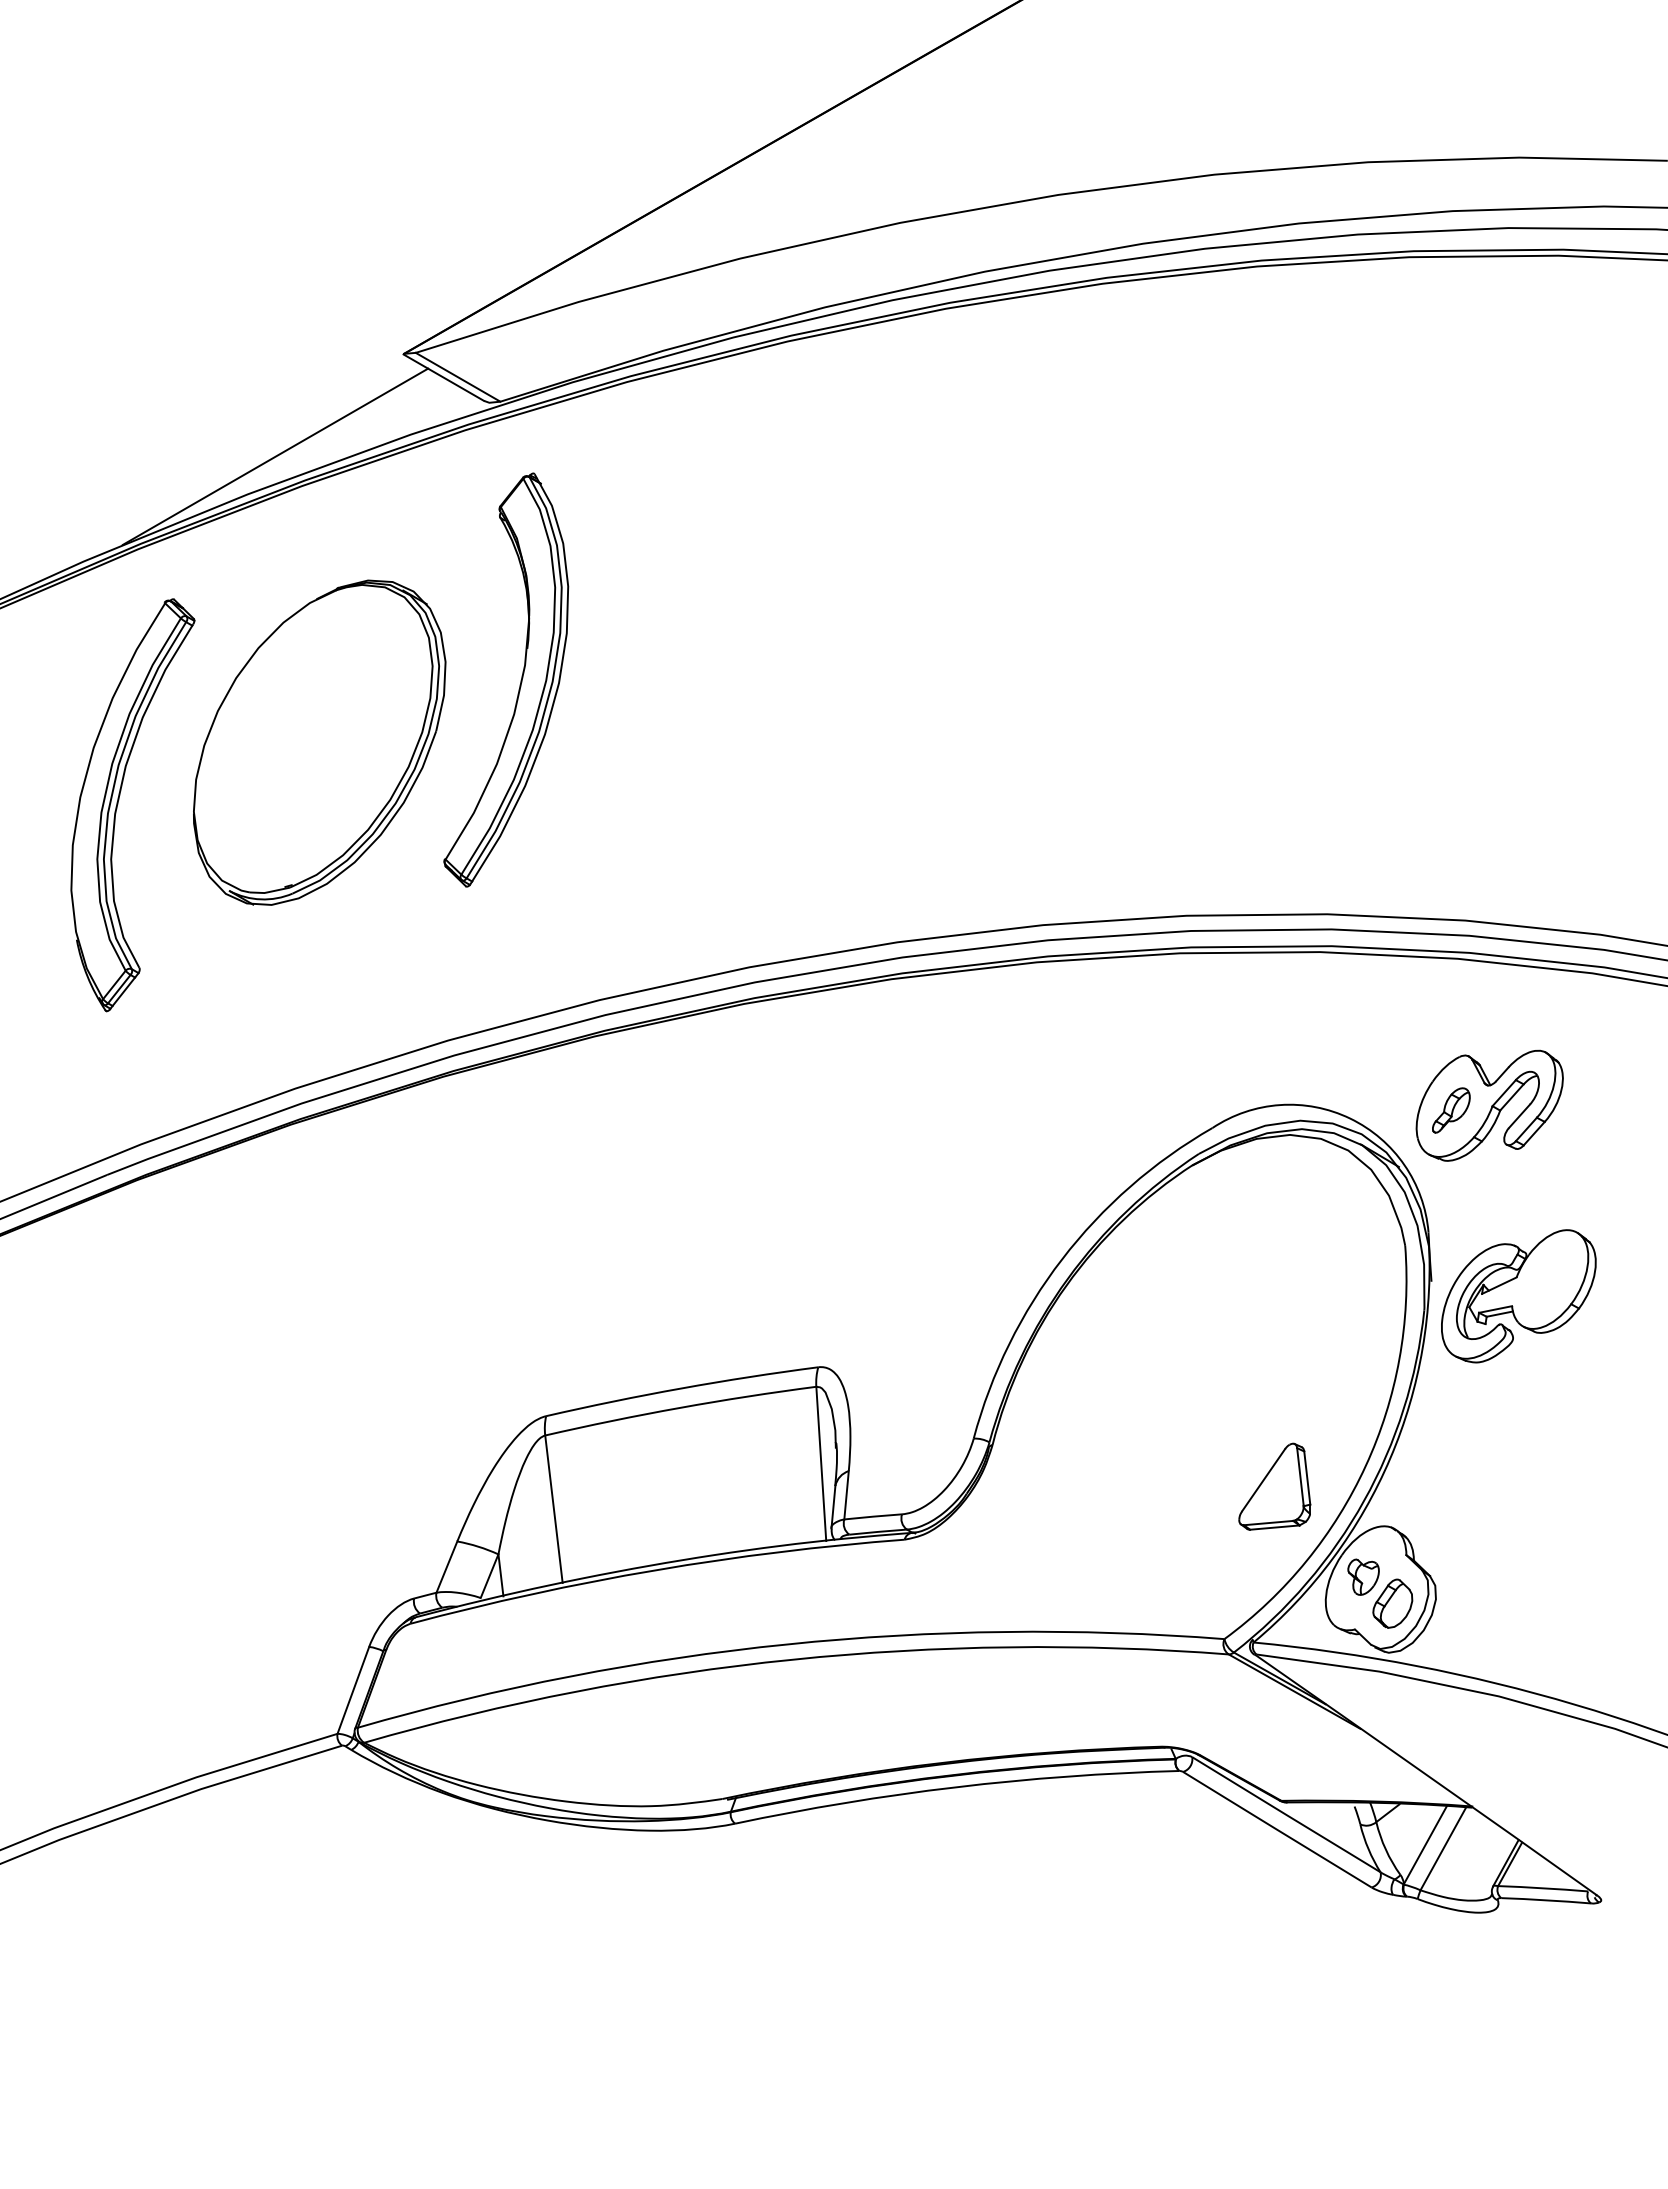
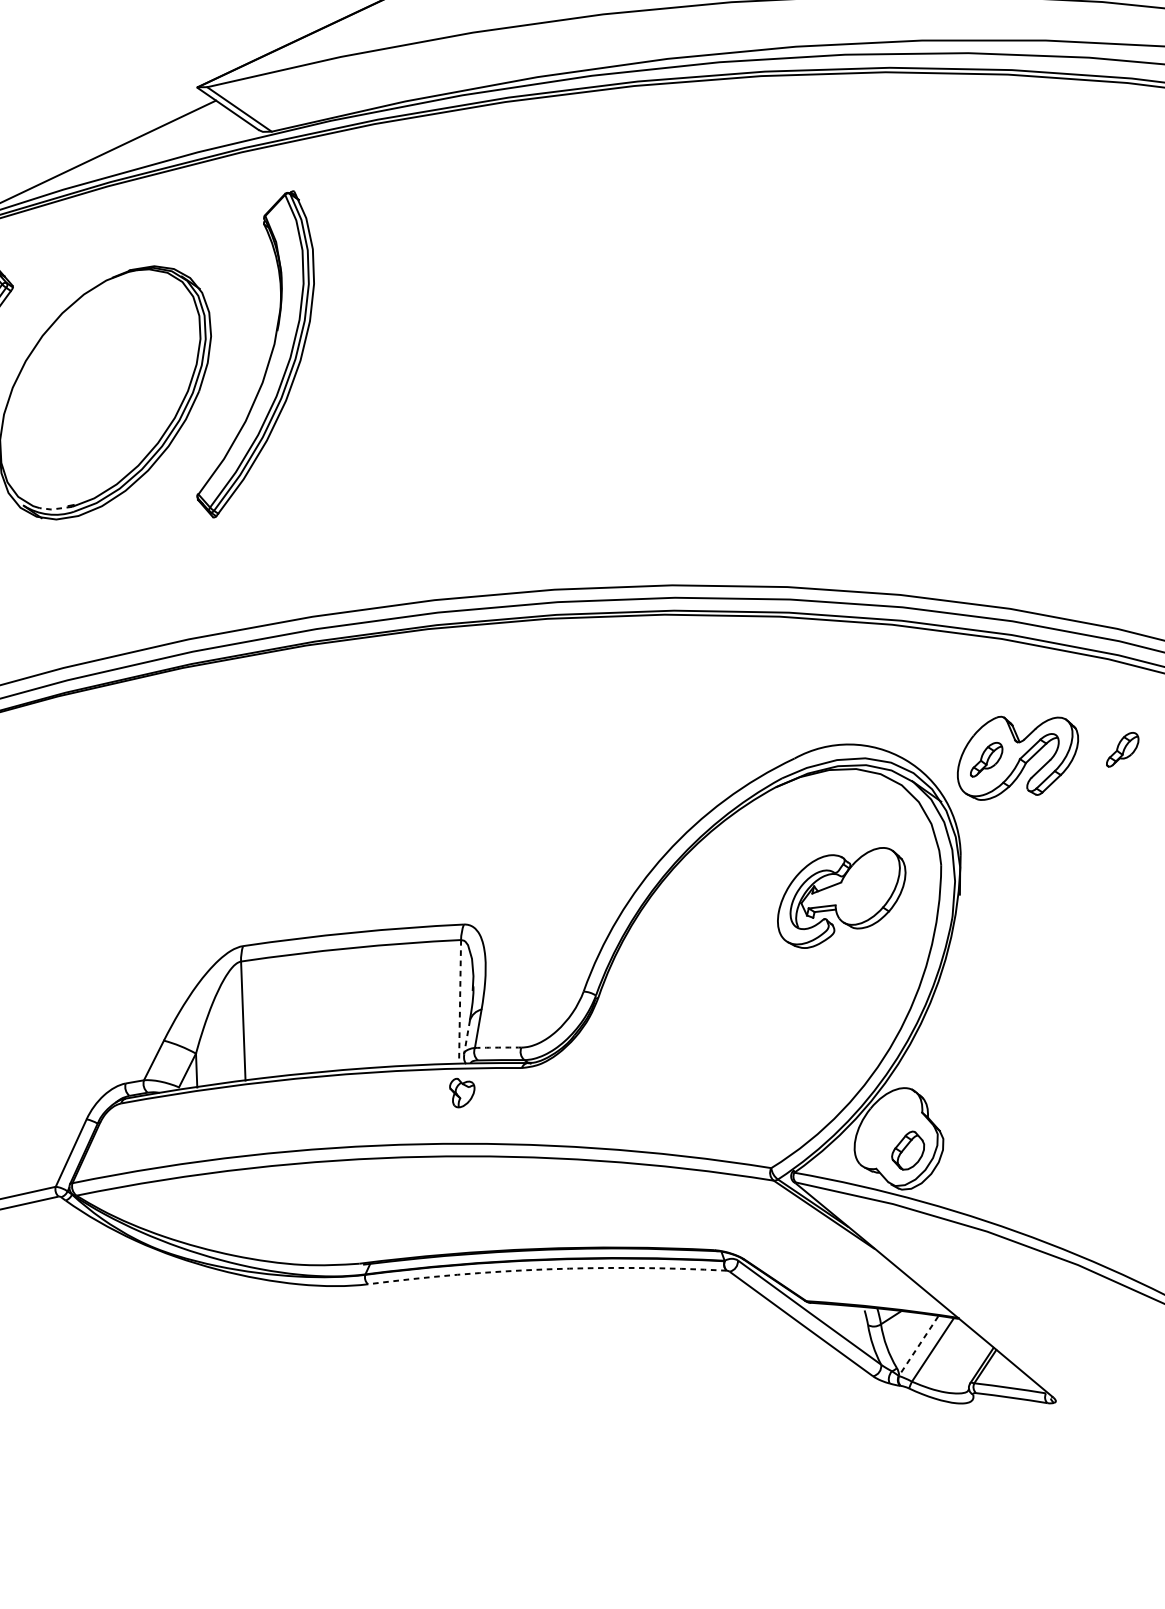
line: (269, 892) -> (55, 509), solid -> dashed
part: (1619, 1084) -> (1122, 749), added
part: (1518, 1296) -> (841, 897), moved
line: (821, 1464) -> (460, 1002), solid -> dashed
part: (1274, 1486) -> (821, 1049), removed
line: (833, 1507) -> (467, 1037), solid -> dashed
arc: (873, 1516) -> (498, 1047), solid -> dashed
part: (1363, 1576) -> (461, 1092), moved
arc: (956, 1787) -> (547, 1269), solid -> dashed
line: (1425, 1845) -> (918, 1346), solid -> dashed

